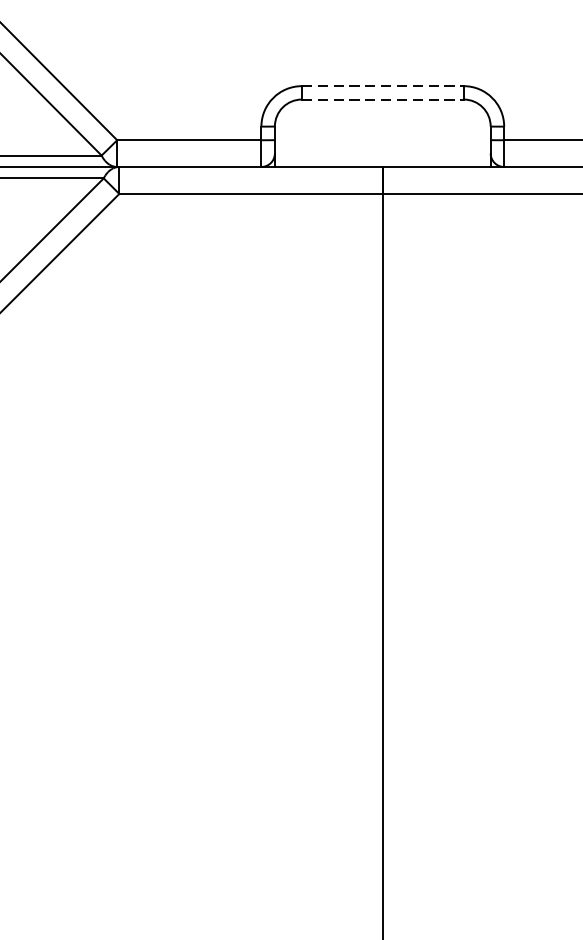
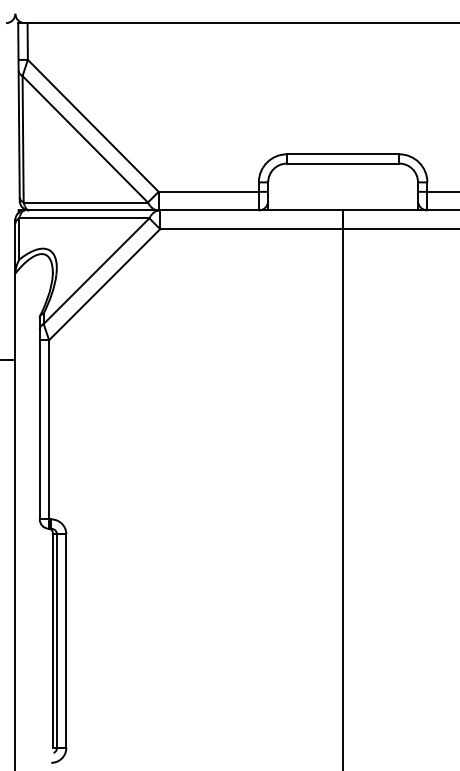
line: (383, 86) -> (343, 154), dashed -> solid
line: (383, 99) -> (343, 163), dashed -> solid

